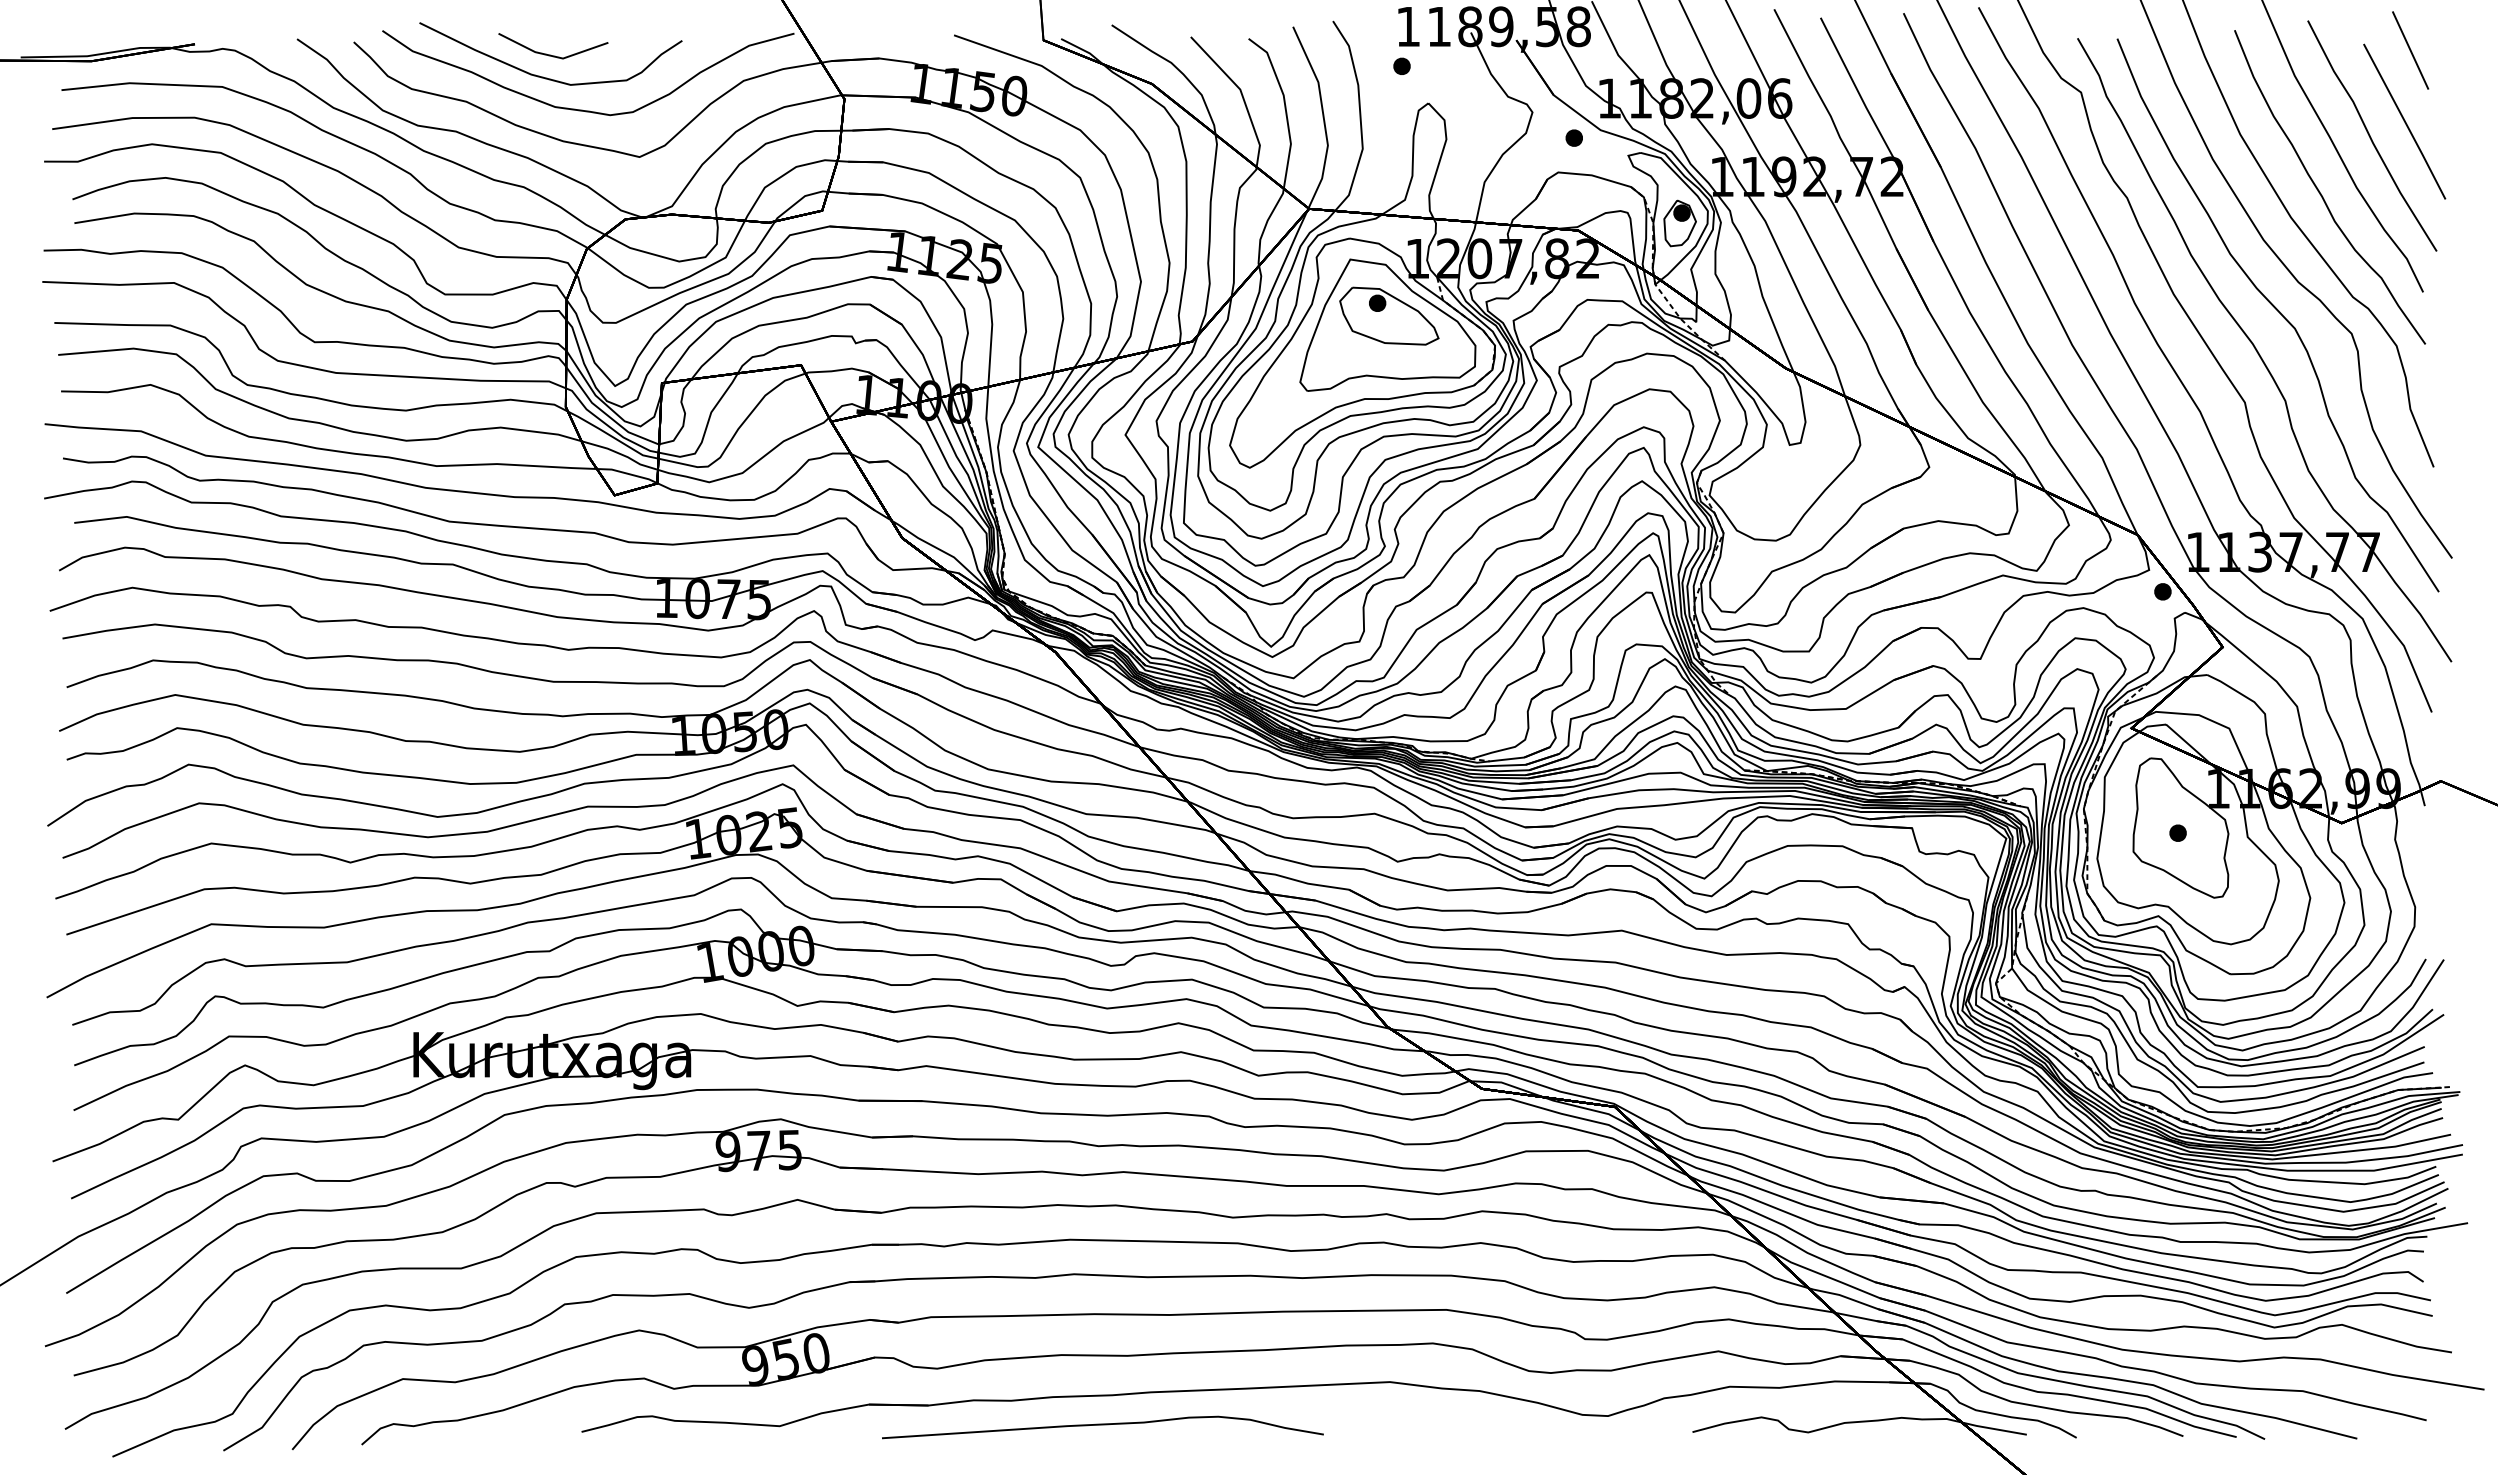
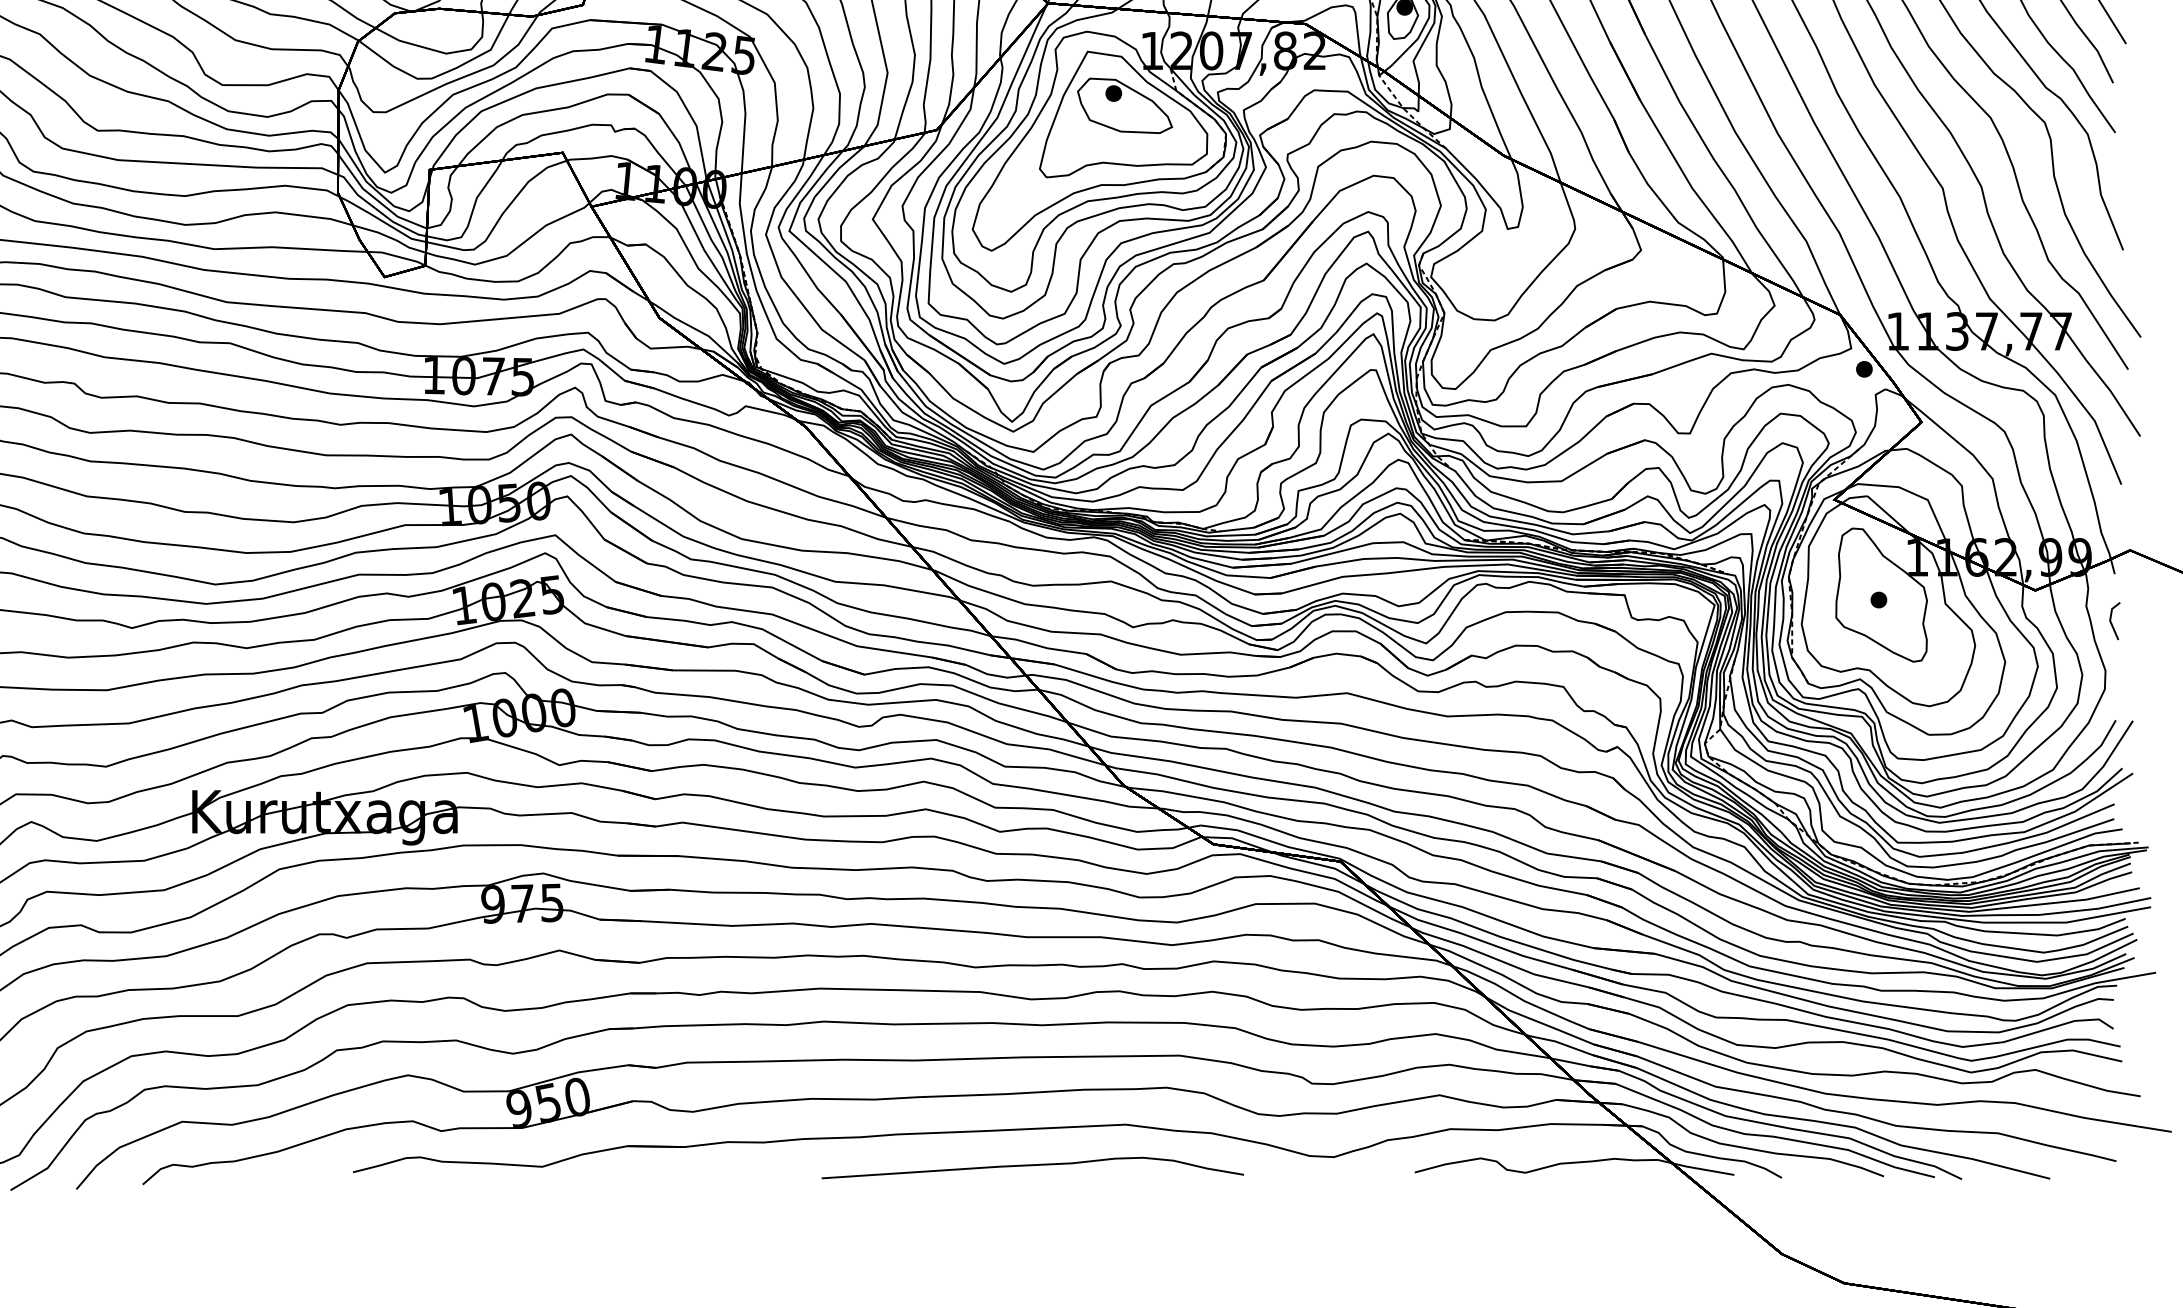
line: (2422, 857) -> (2112, 623), added
curve: (1102, 1425) -> (1032, 1166), moved

